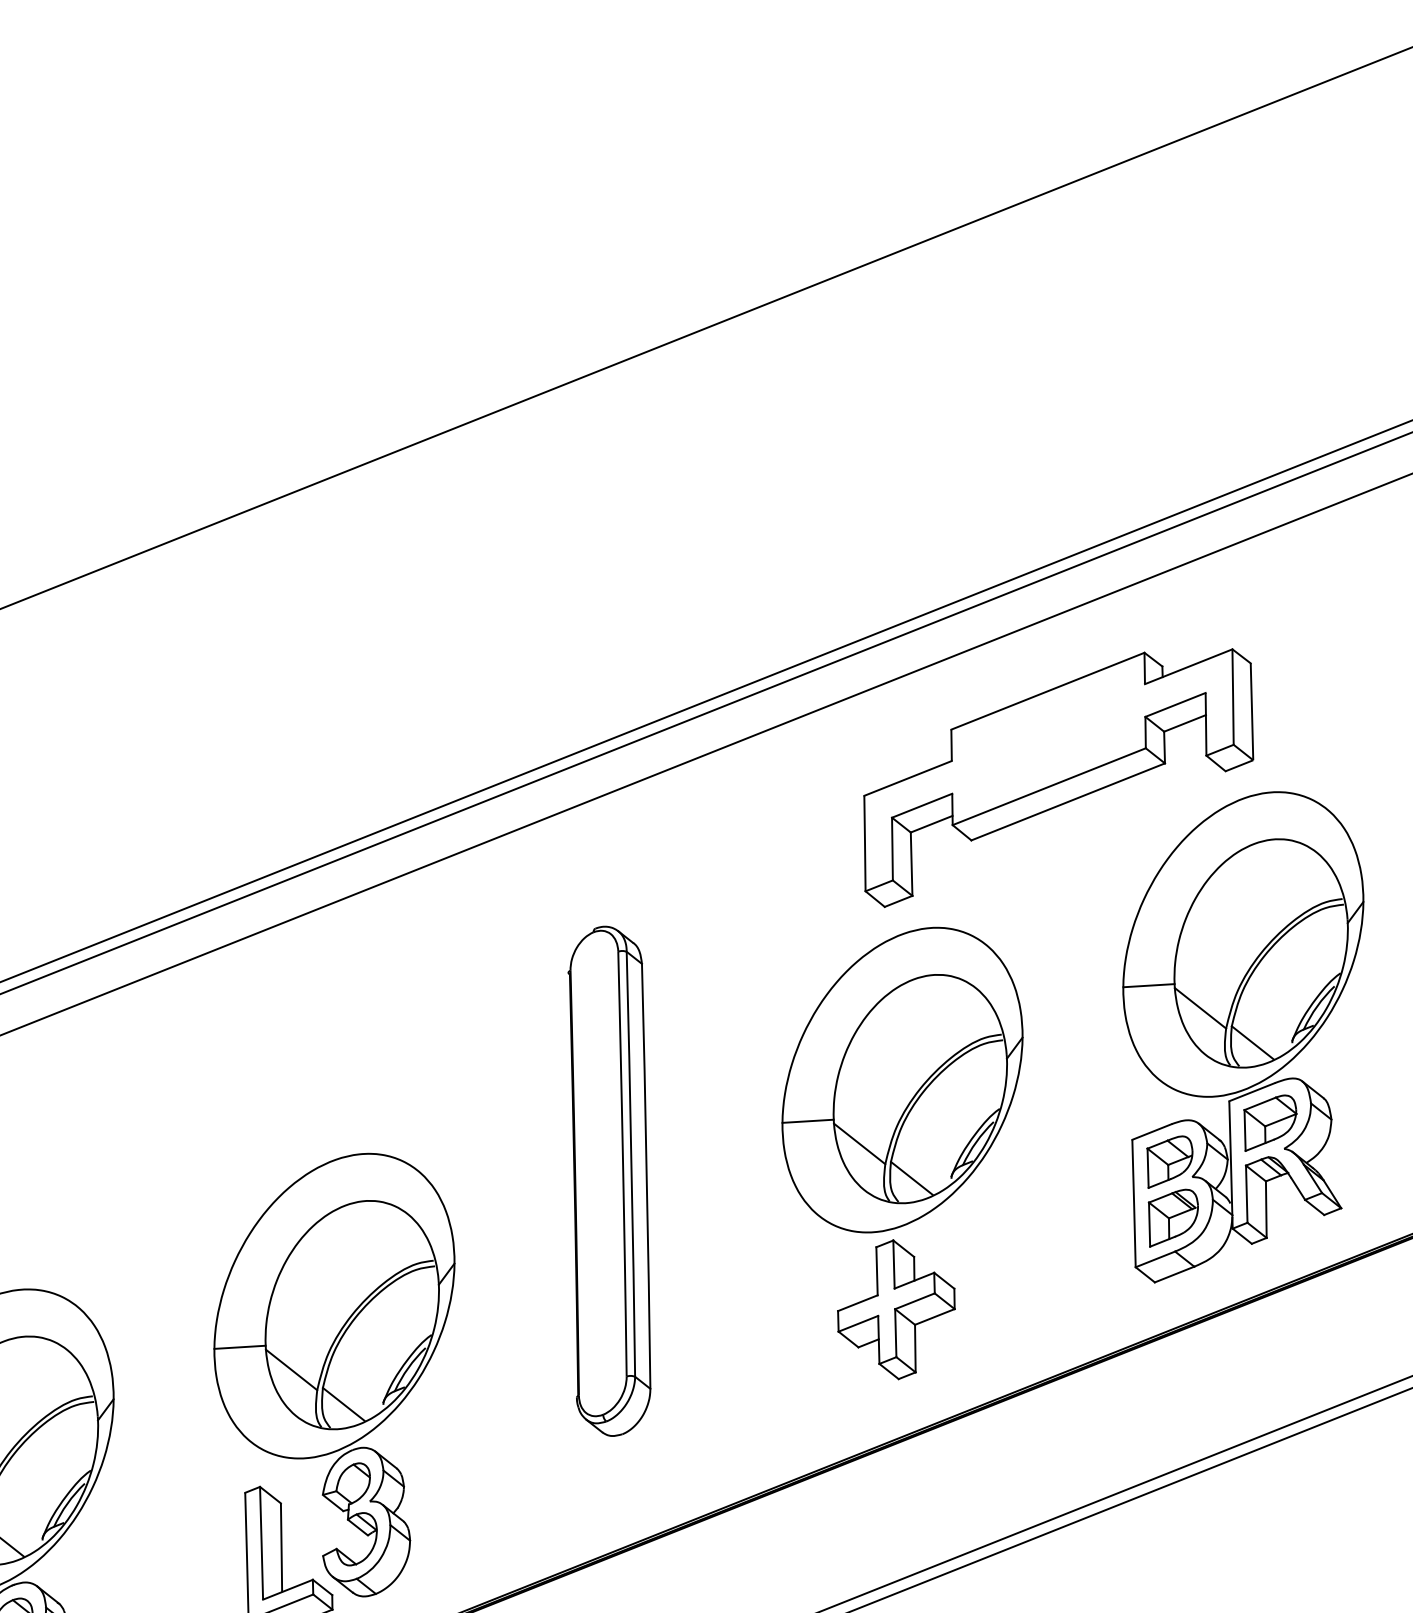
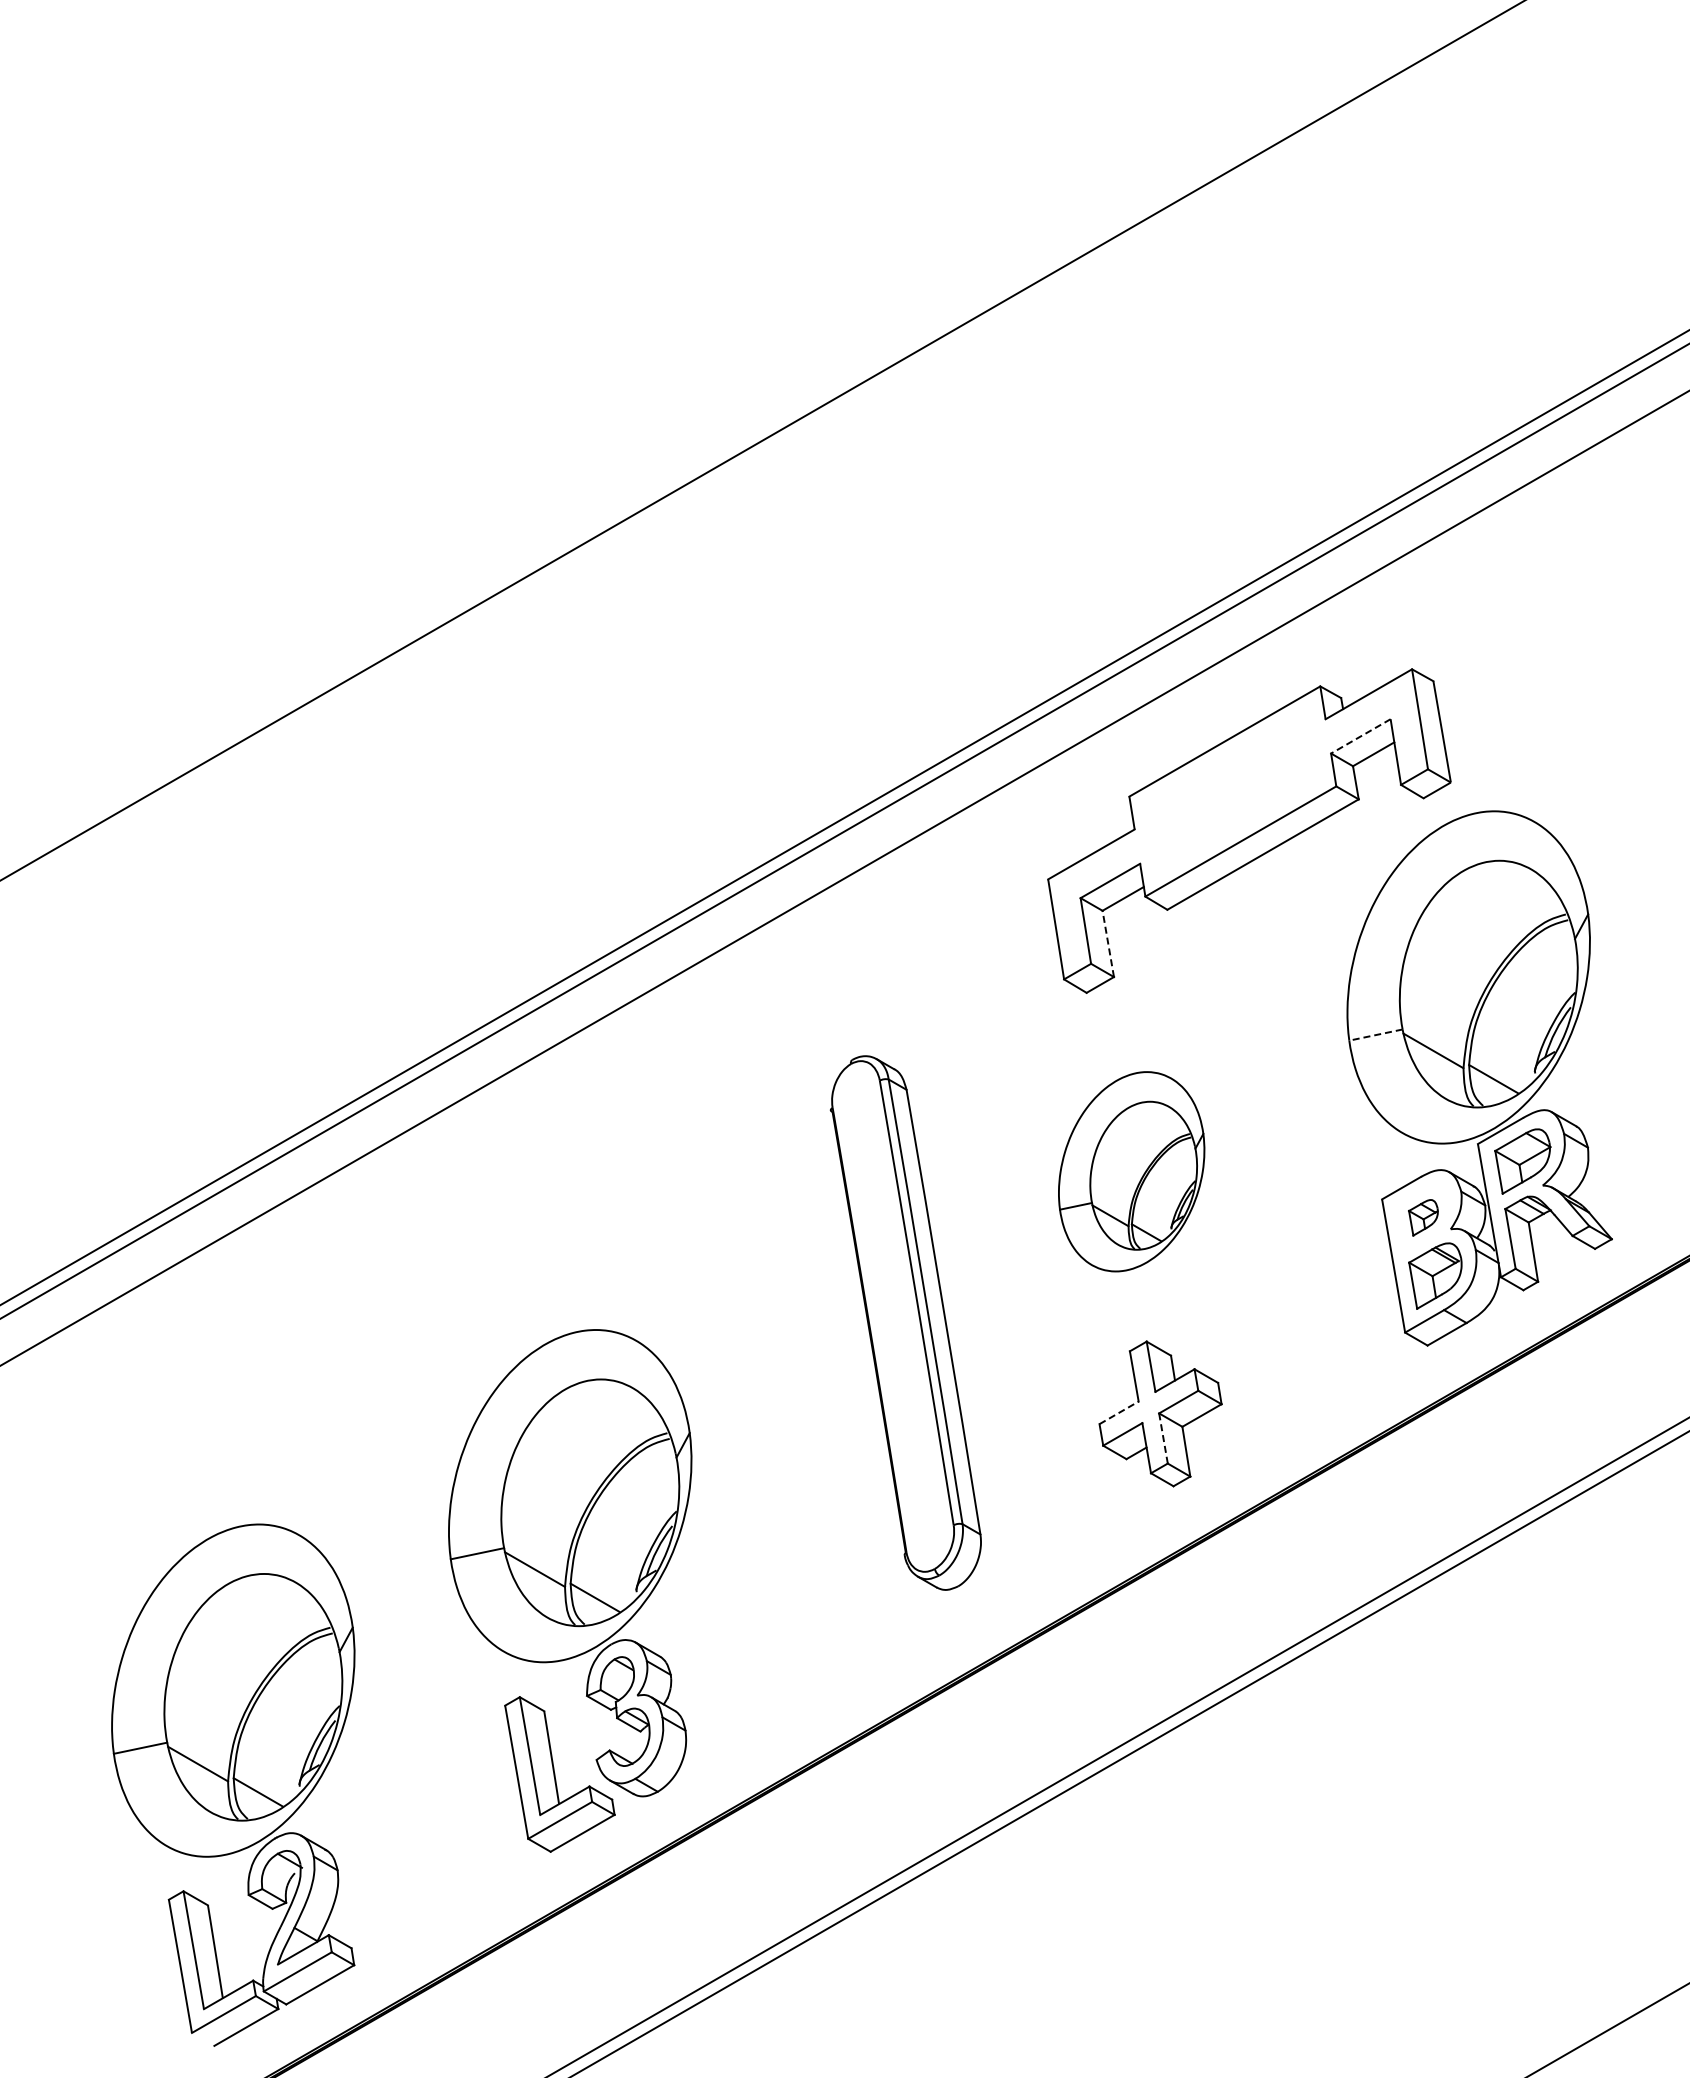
line: (1175, 705) -> (1360, 736), solid -> dashed
line: (911, 863) -> (1108, 943), solid -> dashed
line: (1148, 986) -> (1375, 1035), solid -> dashed
part: (902, 1079) -> (1131, 1171), size x0.6
part: (1168, 1162) -> (1423, 1217), size x0.6
part: (609, 1180) -> (905, 1322), moved
line: (858, 1302) -> (1119, 1412), solid -> dashed
line: (895, 1333) -> (1163, 1438), solid -> dashed

